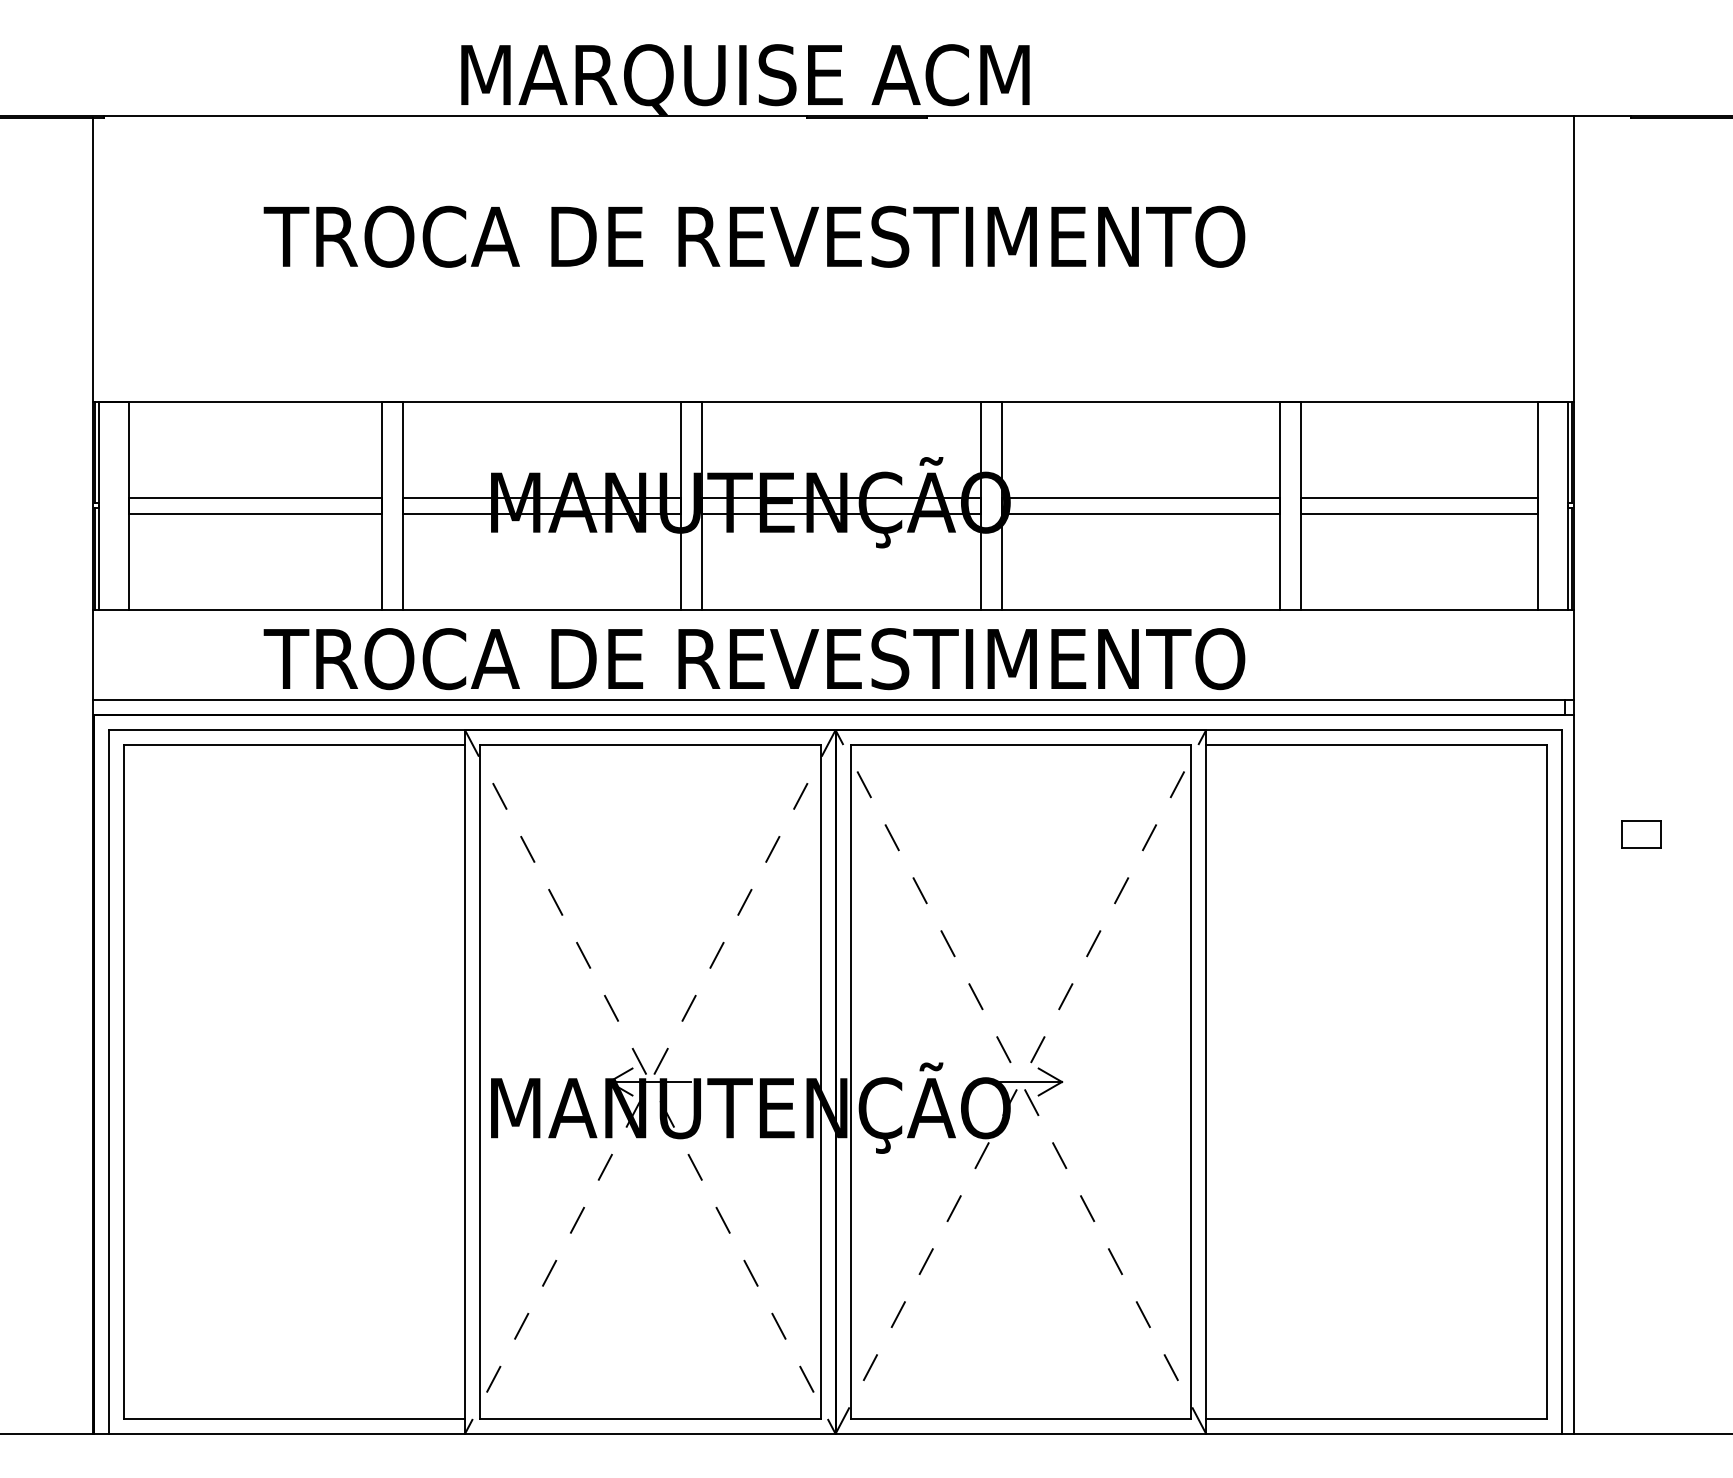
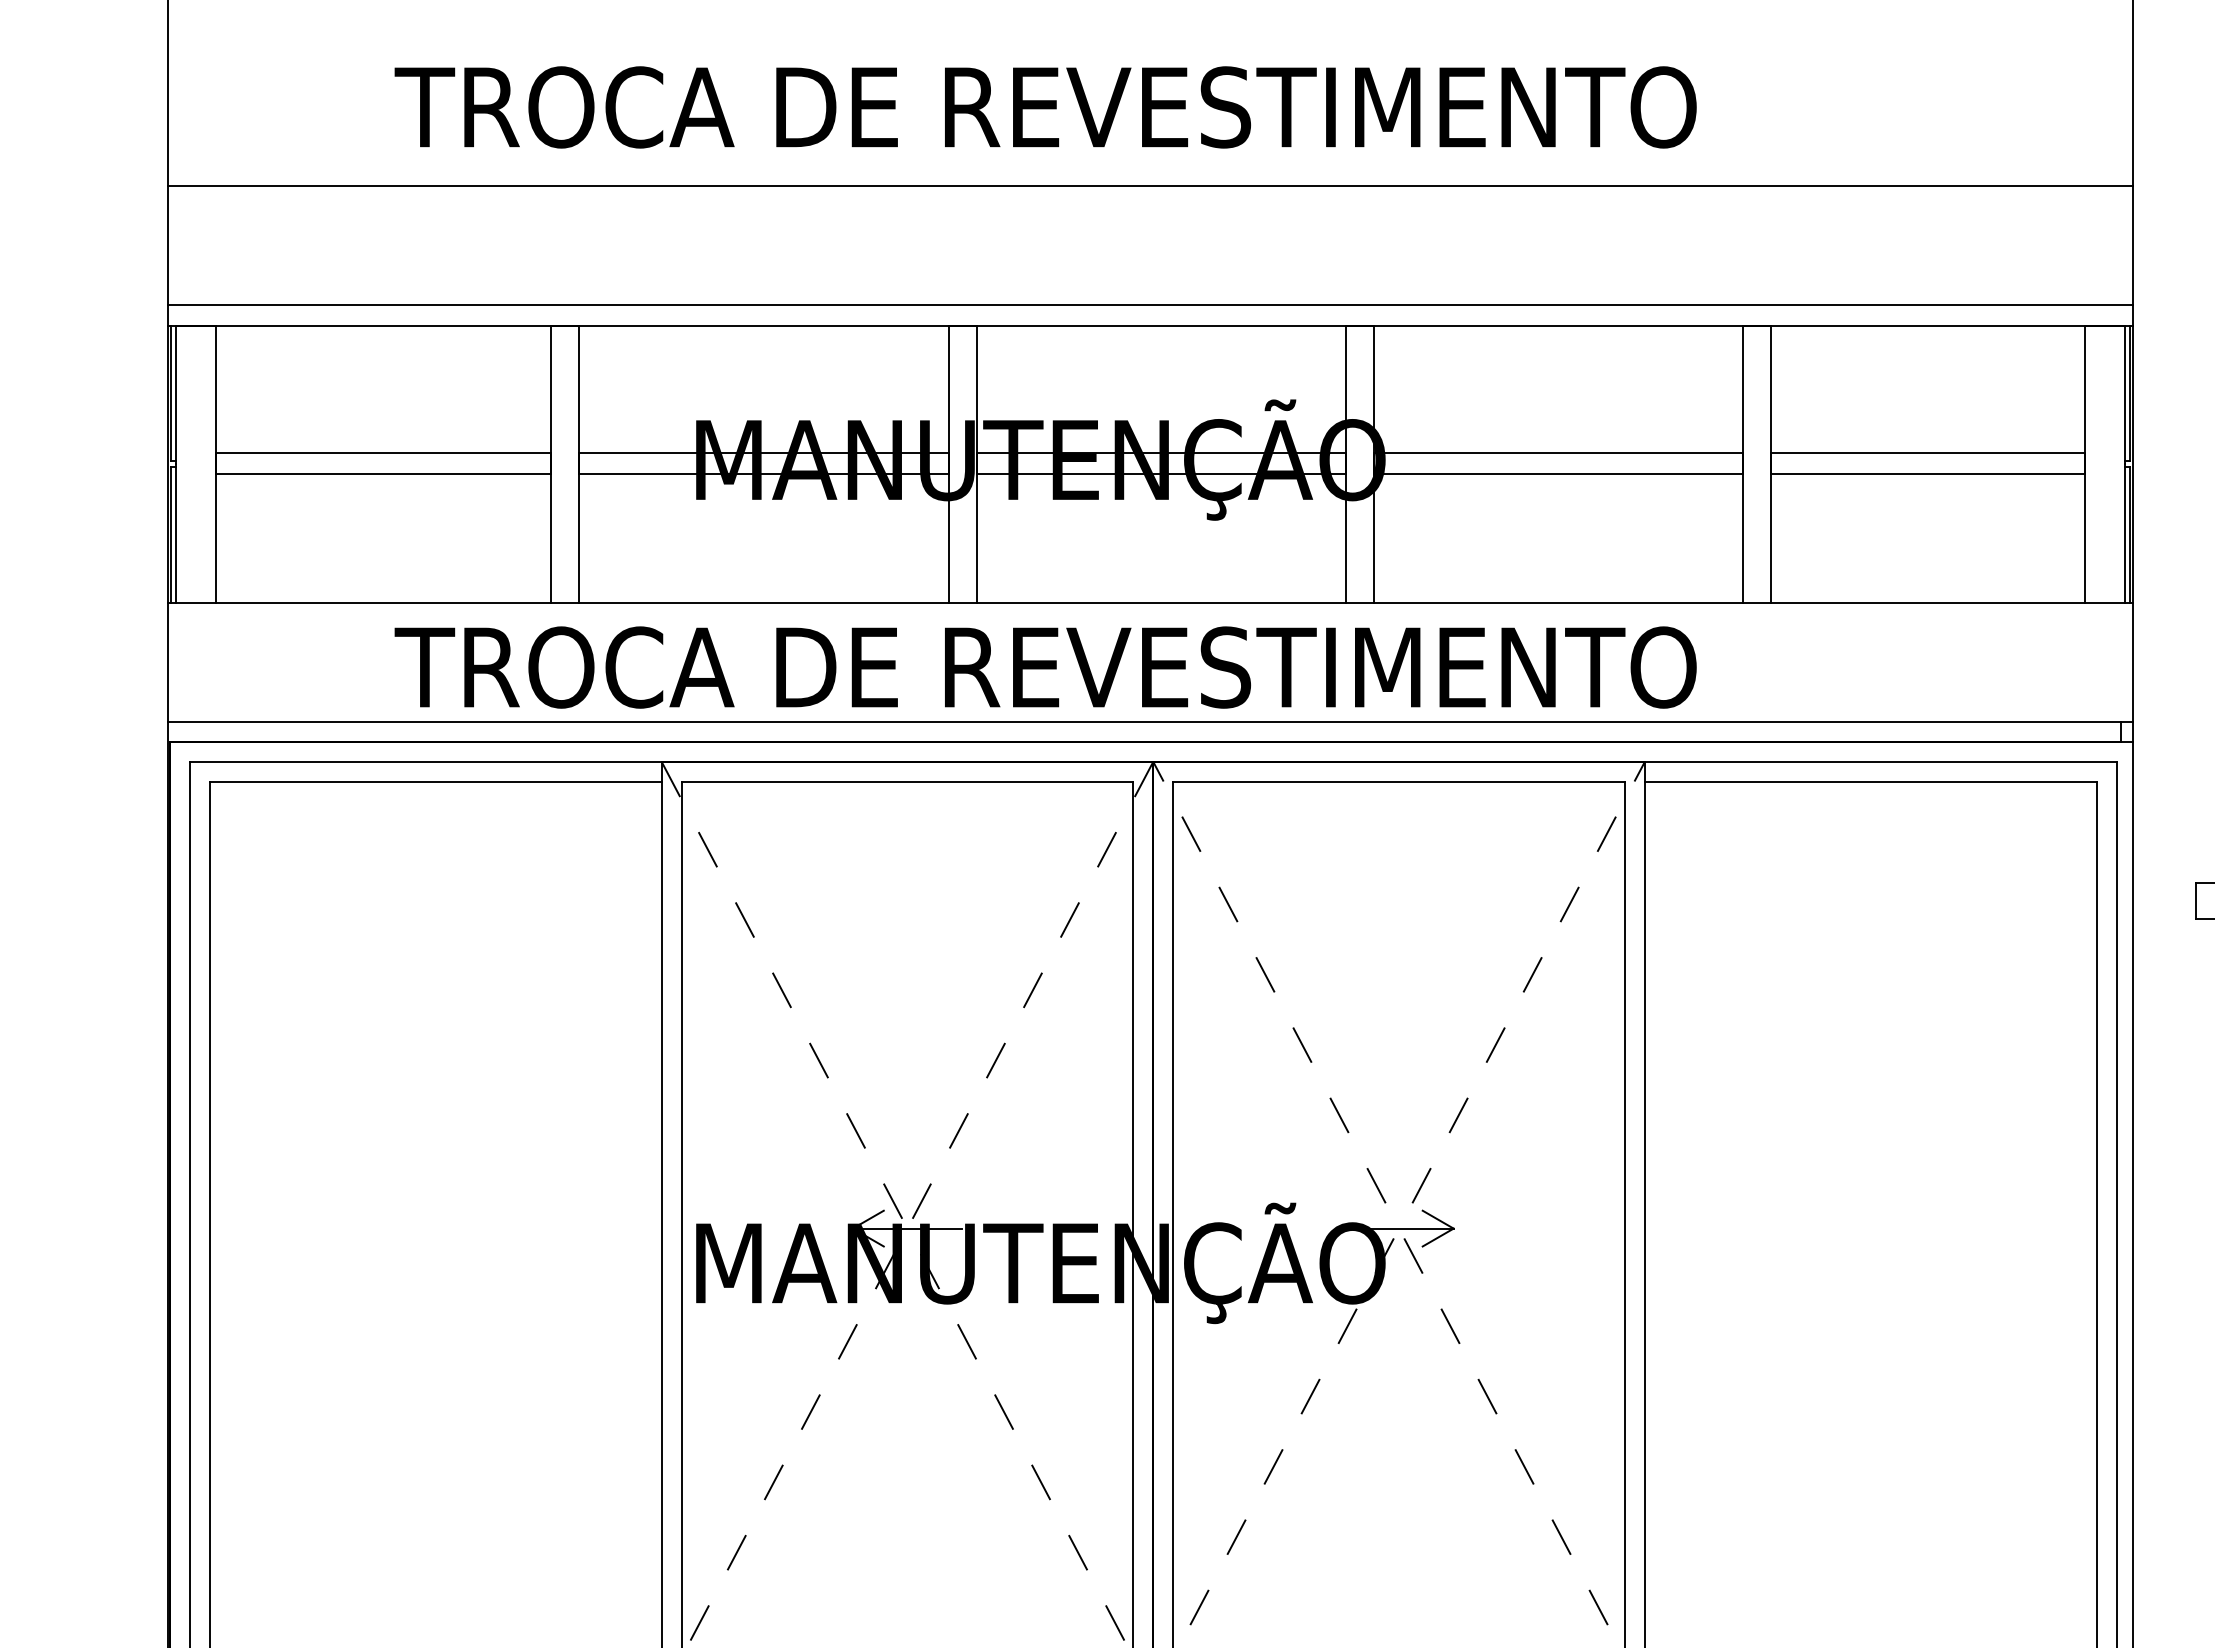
line: (832, 295) -> (1149, 185), added
line: (832, 385) -> (1149, 304), added

